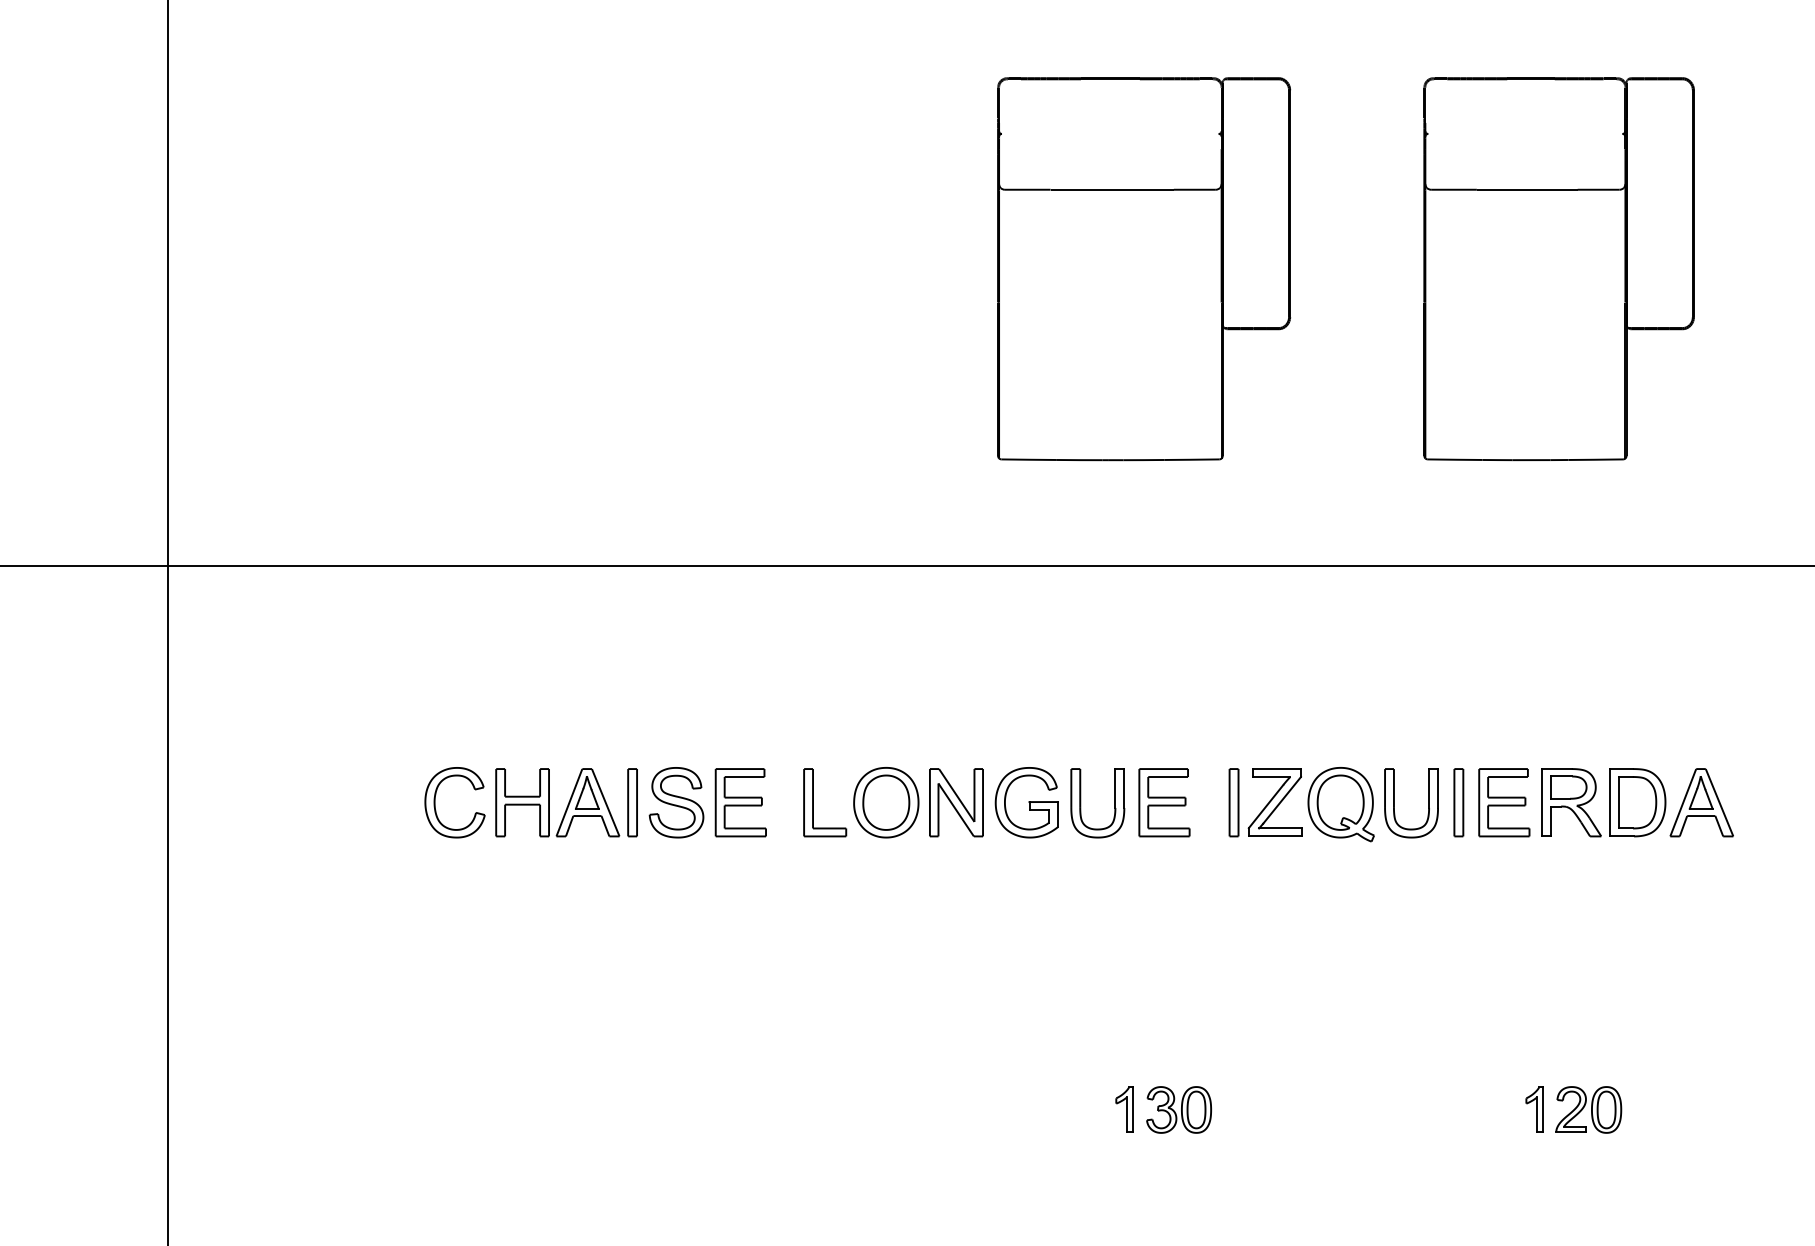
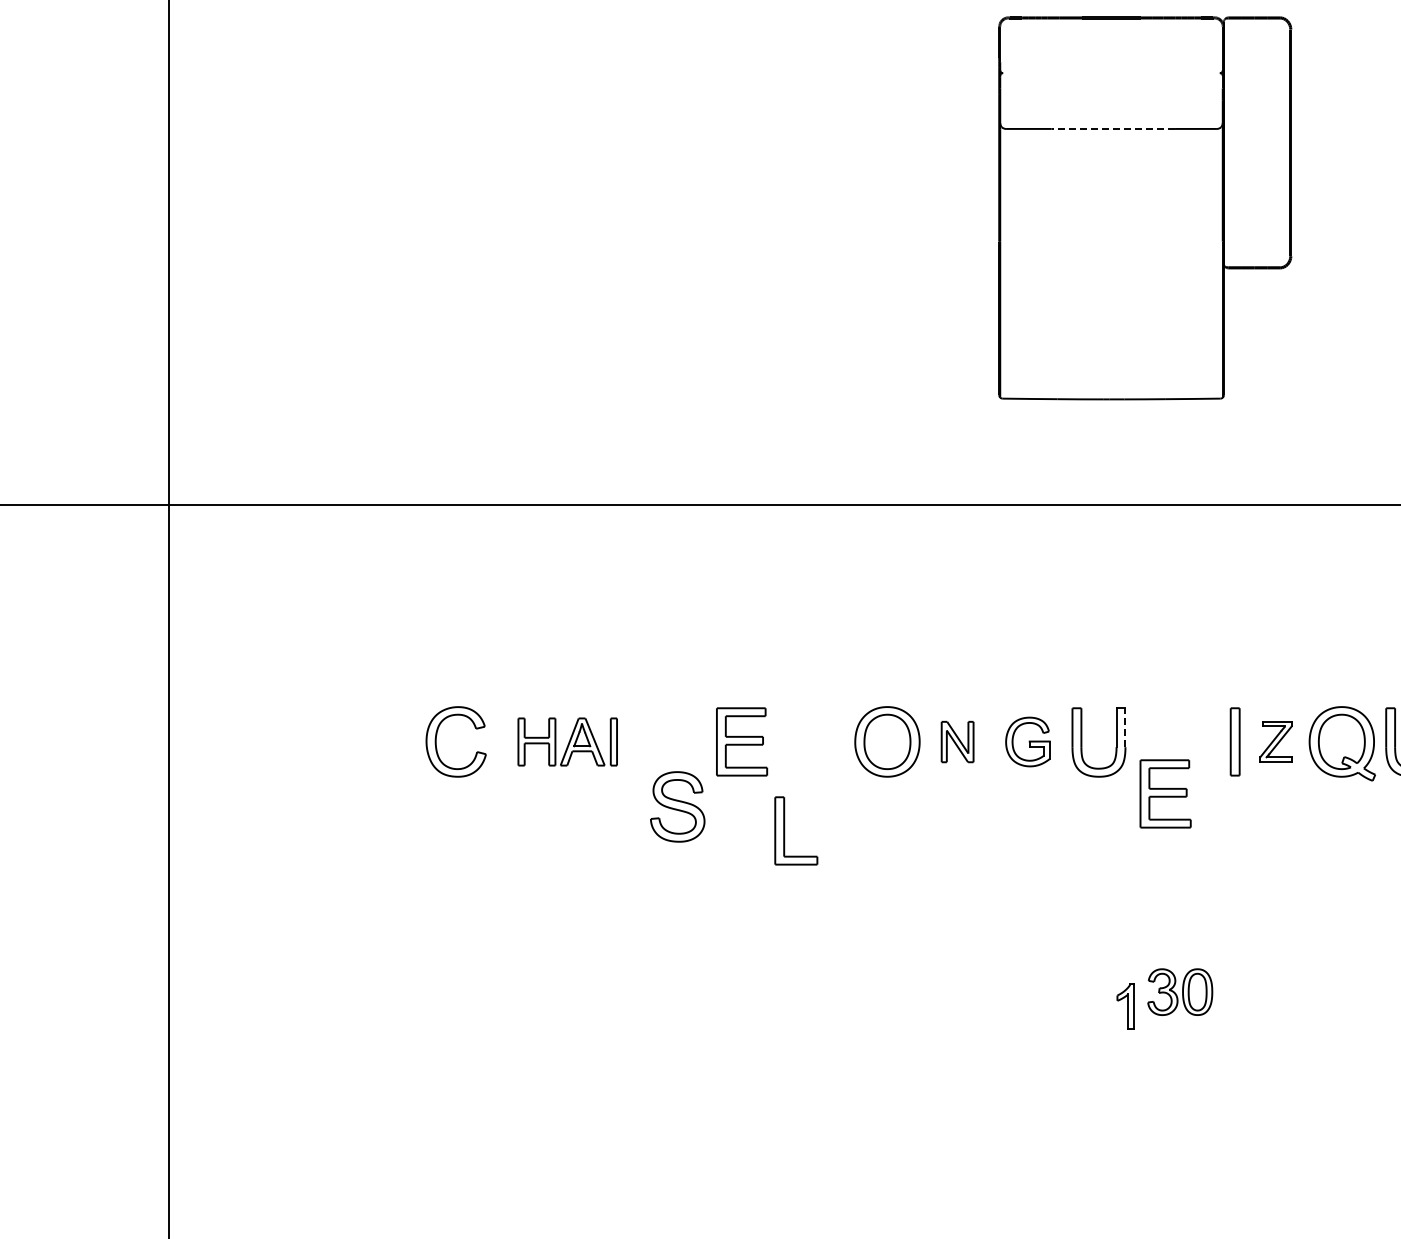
line: (1111, 189) -> (1112, 128), solid -> dashed
line: (1124, 788) -> (1125, 727), solid -> dashed
part: (566, 802) -> (567, 741), size x0.7
part: (676, 802) -> (677, 806), moved
part: (813, 802) -> (784, 830), moved
part: (956, 802) -> (957, 741), size x0.6
part: (1026, 802) -> (1027, 741), size x0.7
part: (1164, 802) -> (1165, 793), moved
part: (1274, 802) -> (1275, 741), size x0.6
part: (1124, 1109) -> (1125, 1006), moved
part: (1178, 1109) -> (1179, 991), moved

